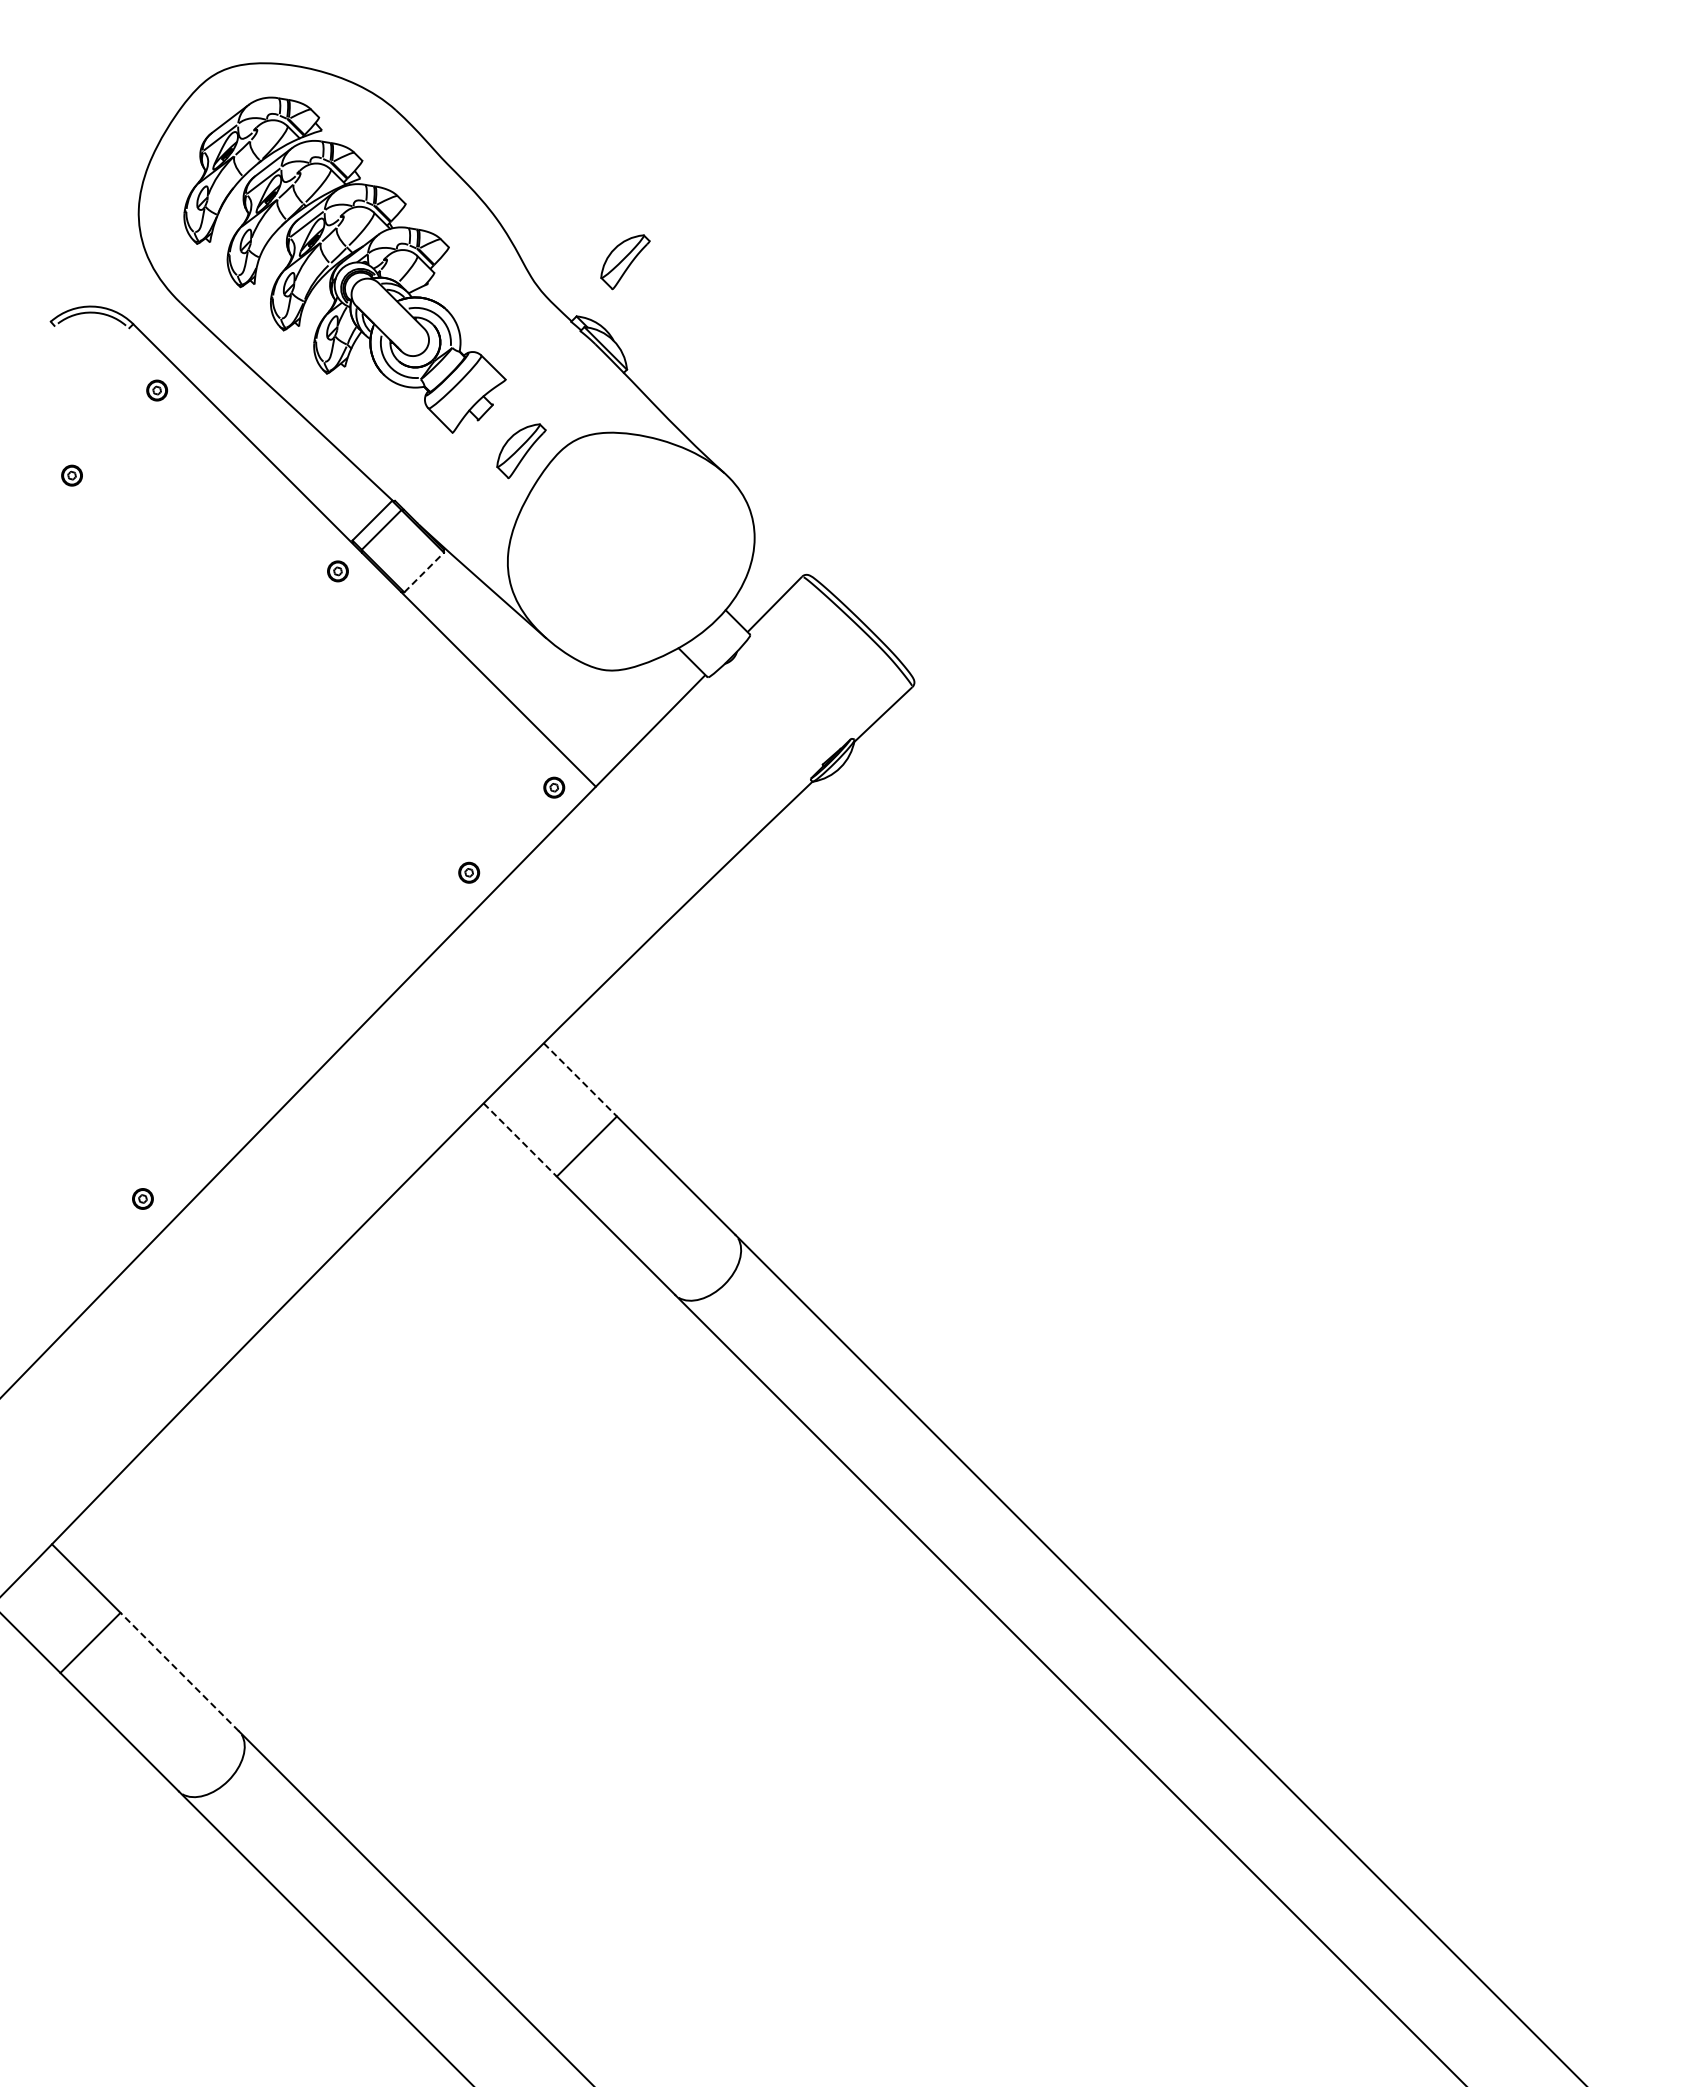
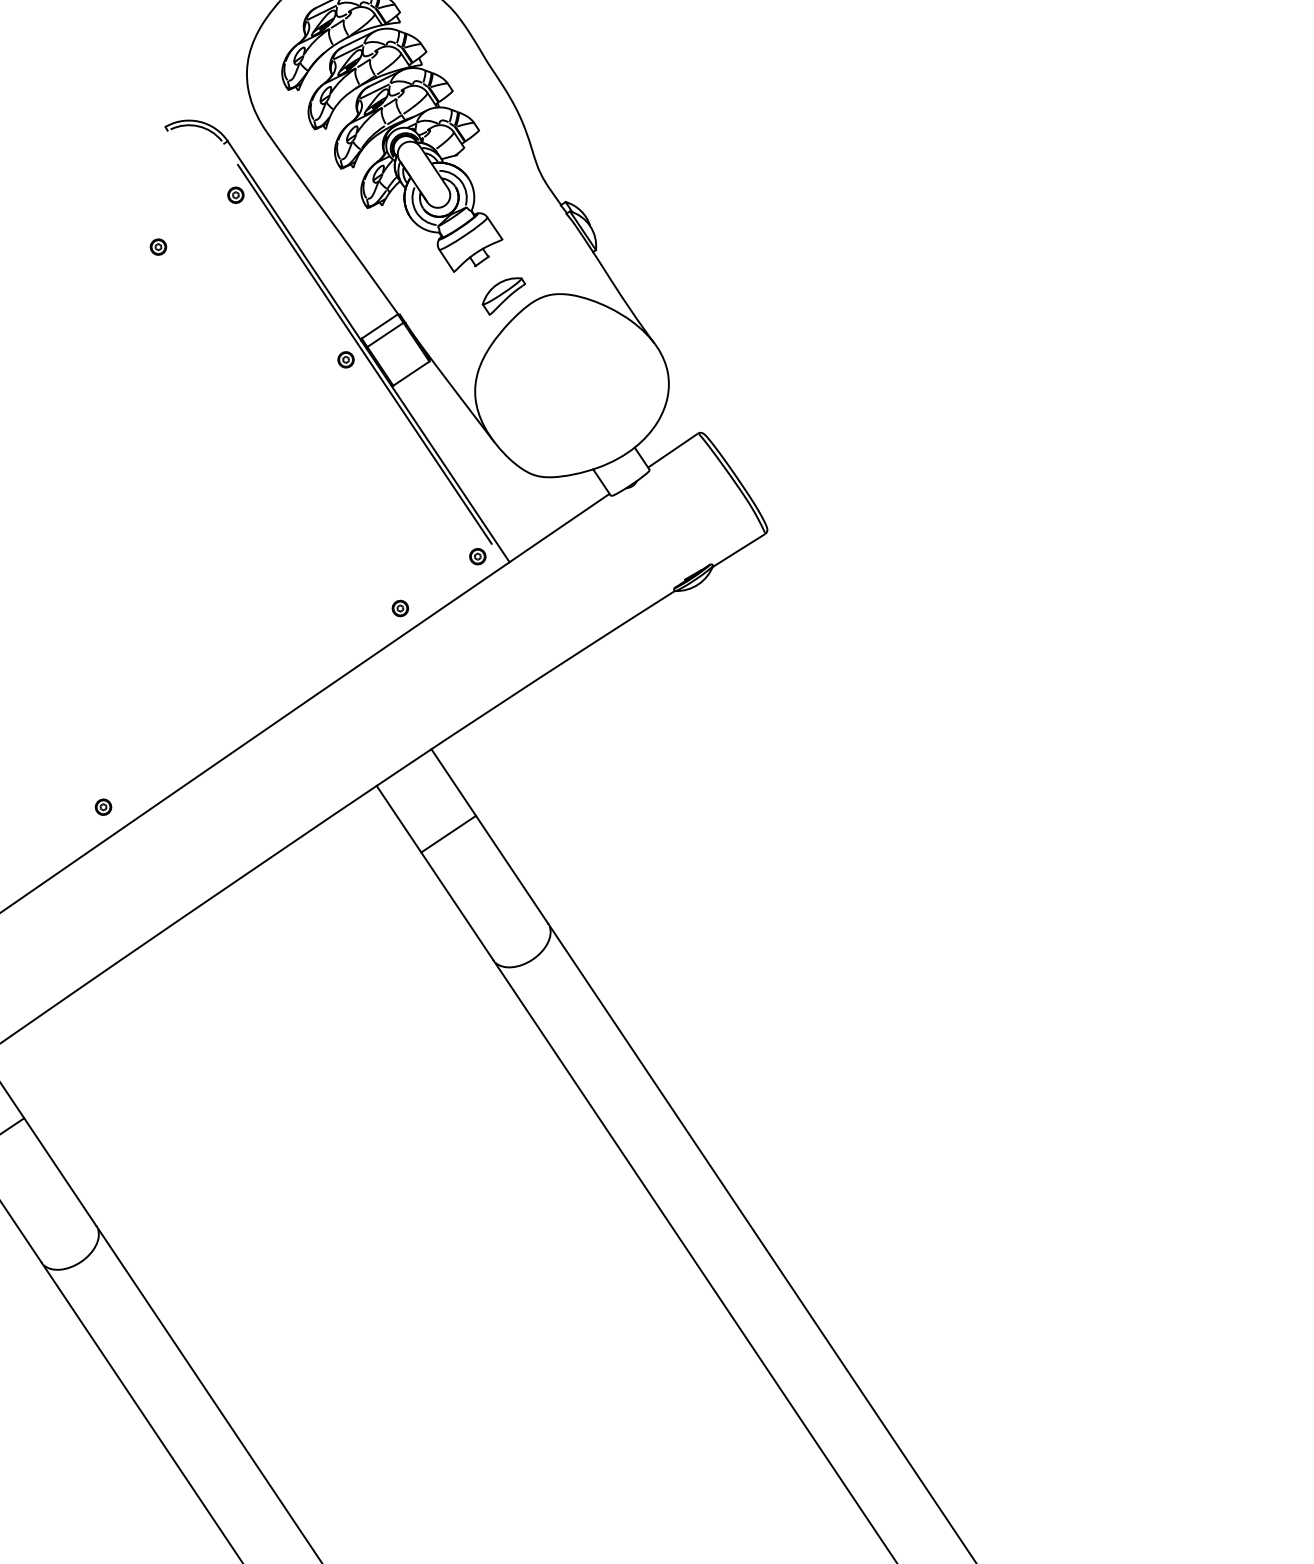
part: (625, 262) -> (610, 168), removed
line: (360, 559) -> (364, 354), added
line: (424, 572) -> (411, 373), dashed -> solid
line: (580, 1079) -> (453, 782), dashed -> solid
line: (520, 1139) -> (399, 818), dashed -> solid
line: (179, 1672) -> (60, 1172), dashed -> solid

